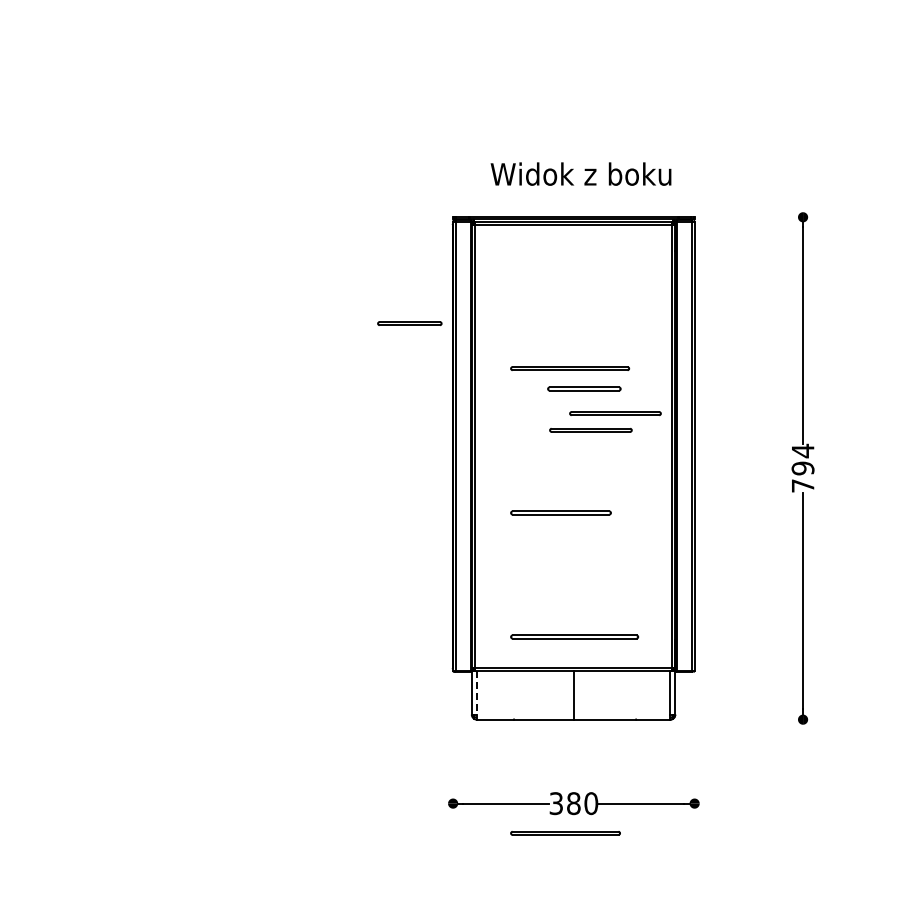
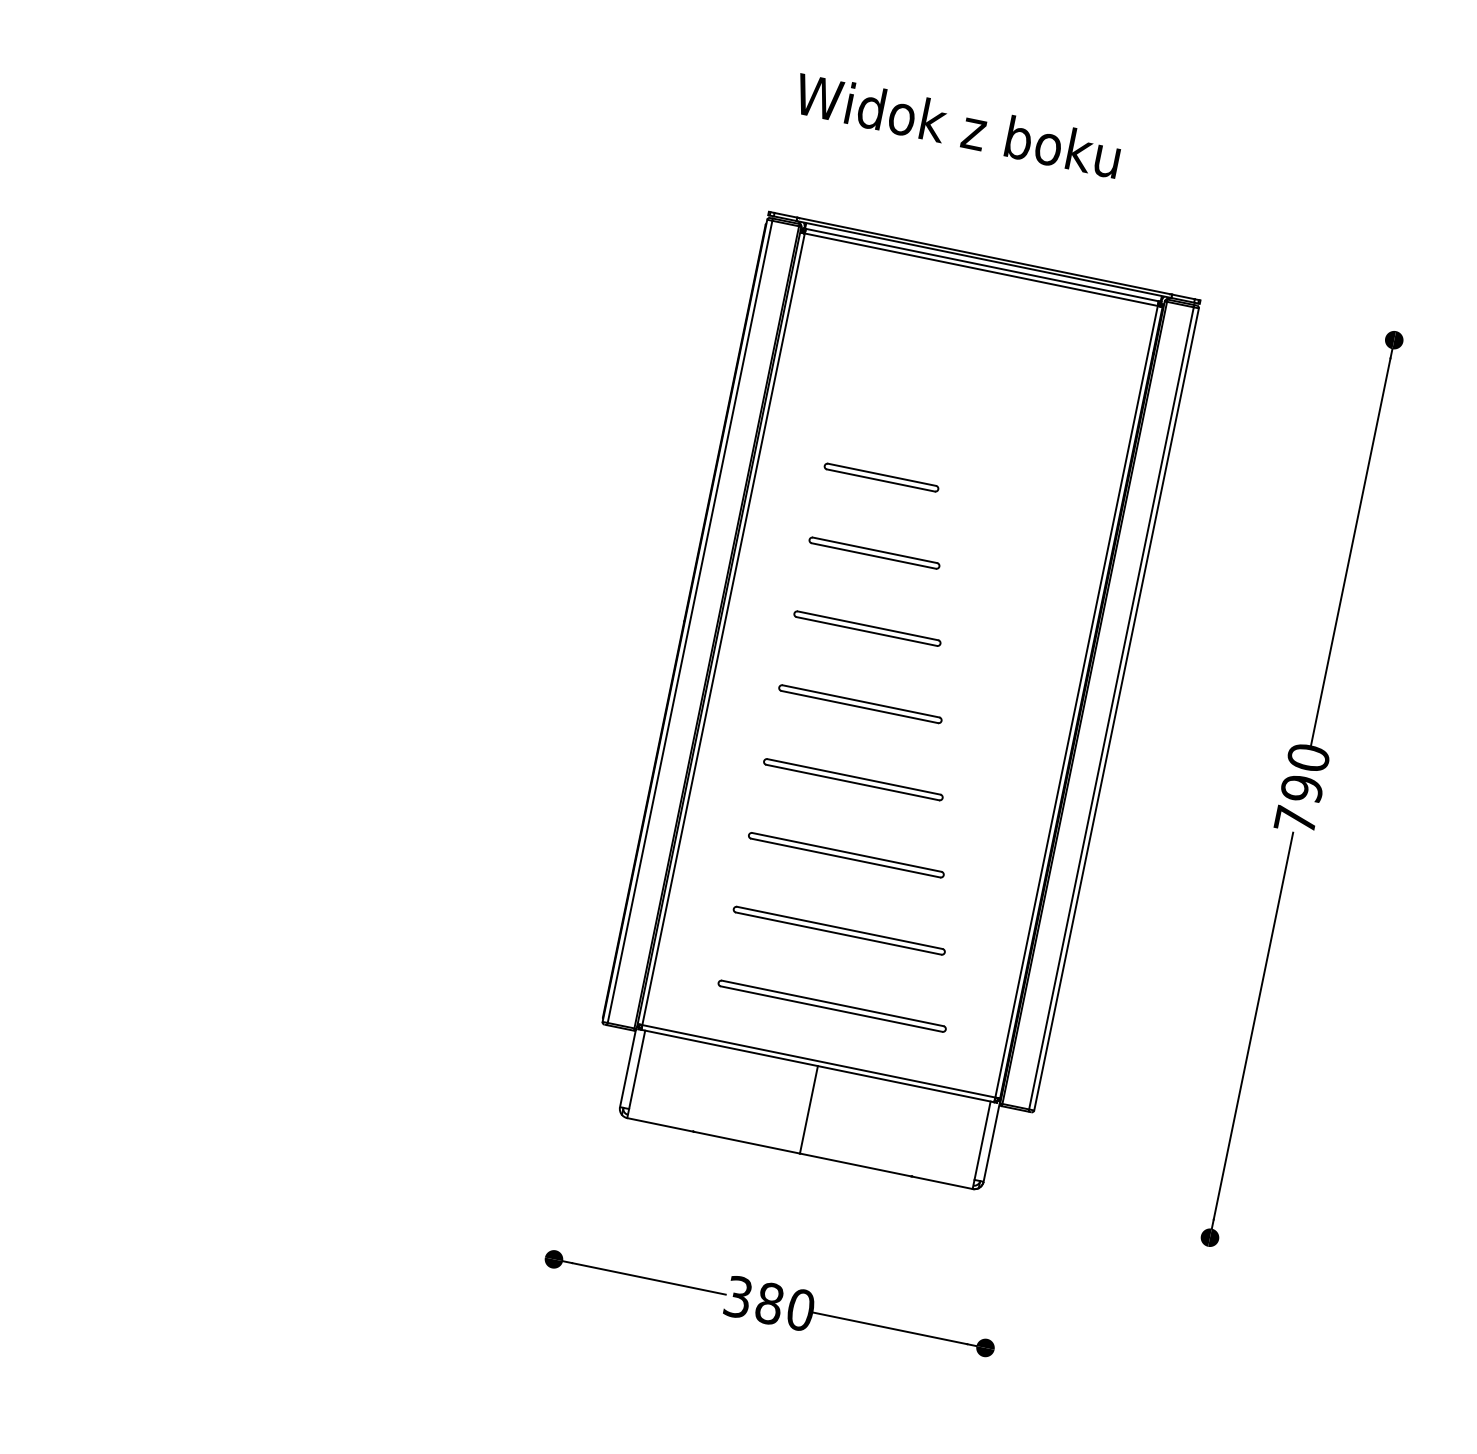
text: (580, 173) -> (957, 124), moved
part: (409, 323) -> (880, 477), moved
line: (570, 367) -> (840, 928), moved
part: (584, 388) -> (874, 552), moved
line: (615, 412) -> (860, 702), moved
line: (590, 429) -> (866, 627), moved
text: (802, 450) -> (1307, 756), 794 -> 790
line: (476, 692) -> (636, 1069), dashed -> solid
line: (565, 832) -> (846, 853), moved

